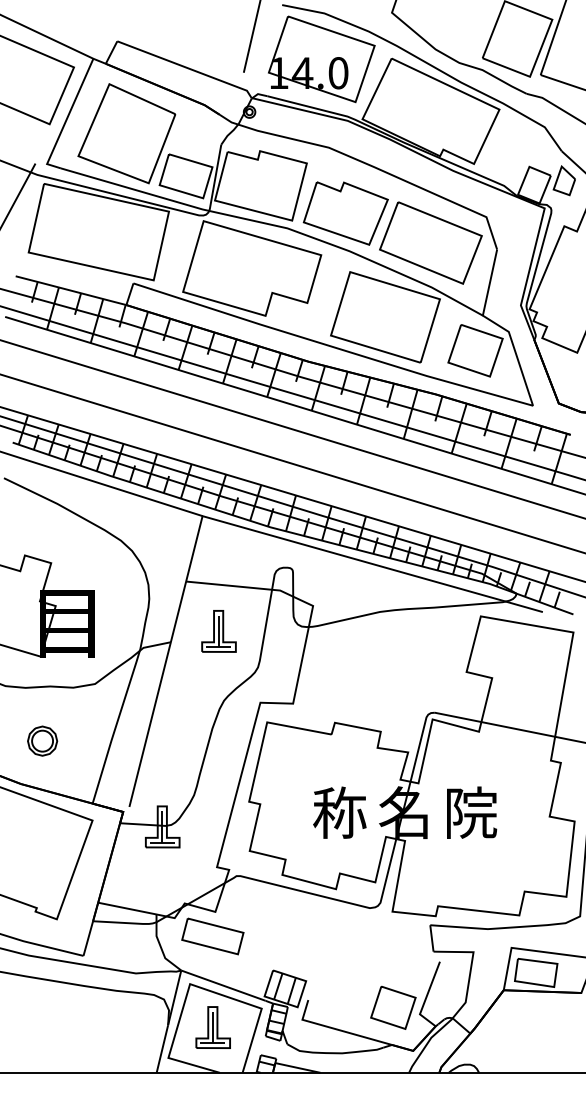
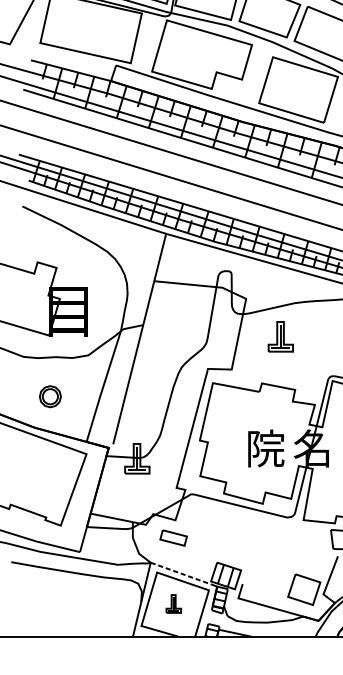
part: (218, 631) -> (280, 336), moved
text: (339, 812) -> (265, 448), 称 -> 院
part: (212, 936) -> (173, 538), size x0.6
line: (223, 985) -> (181, 573), solid -> dashed
part: (212, 1027) -> (173, 603), size x0.6

